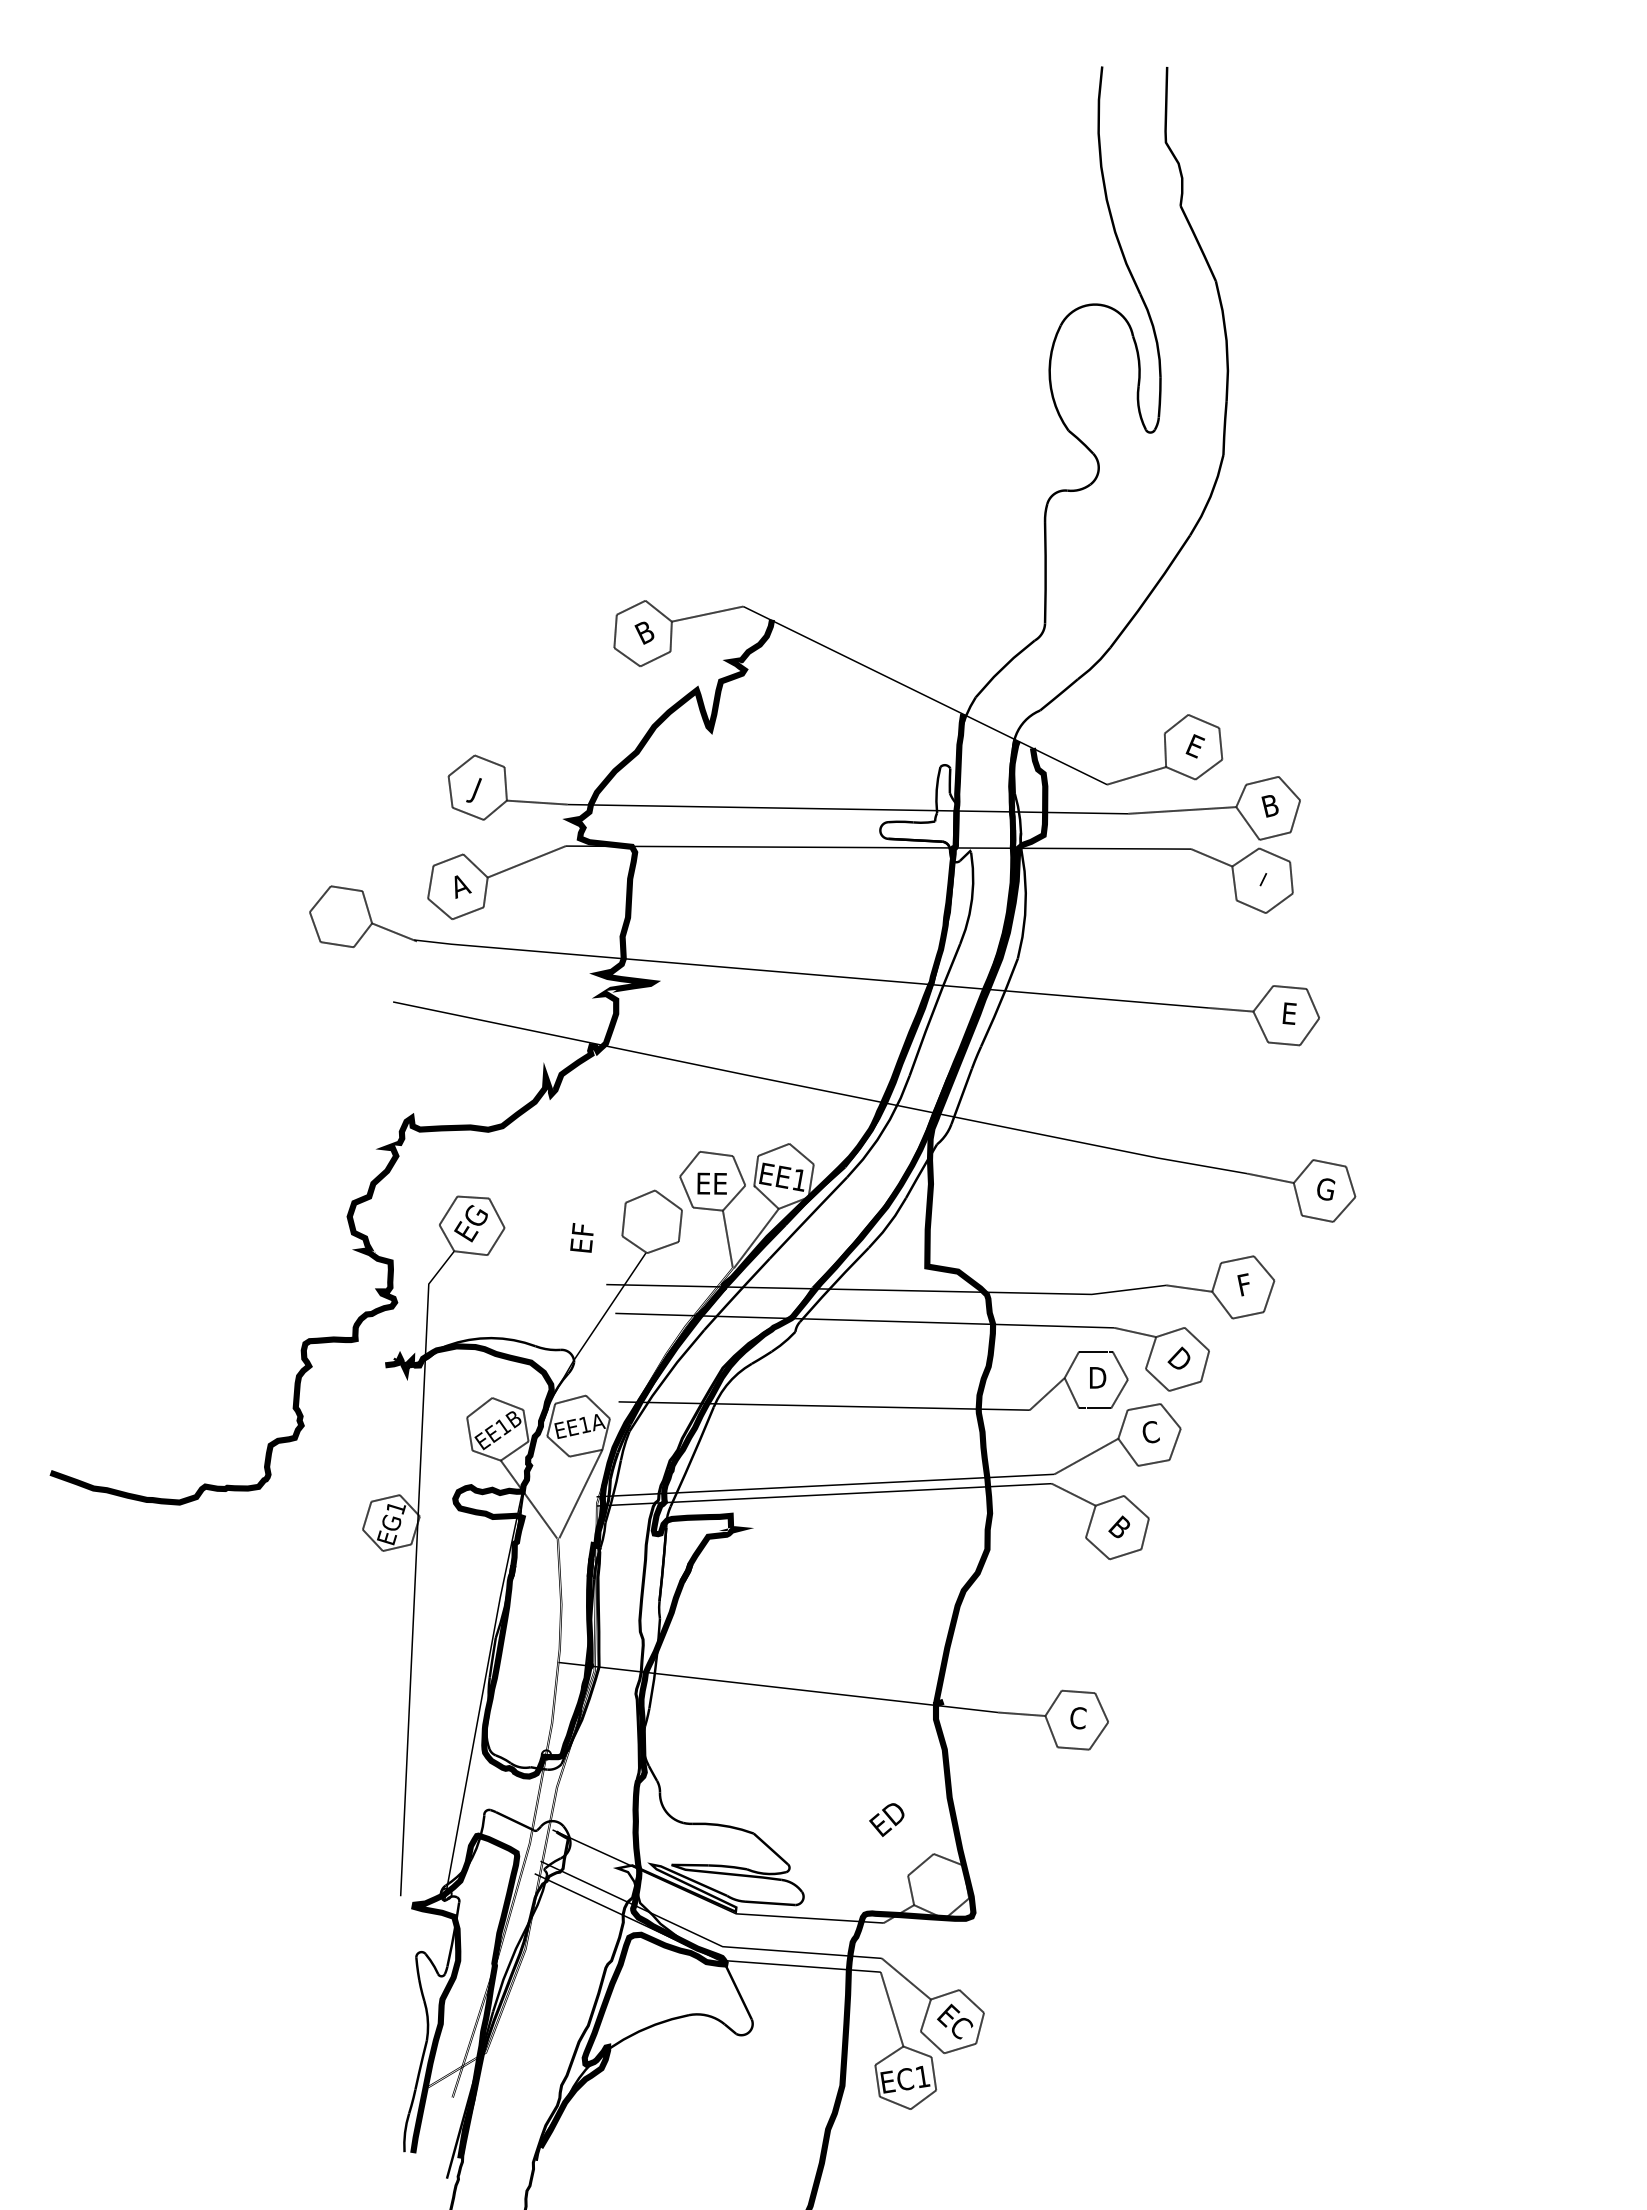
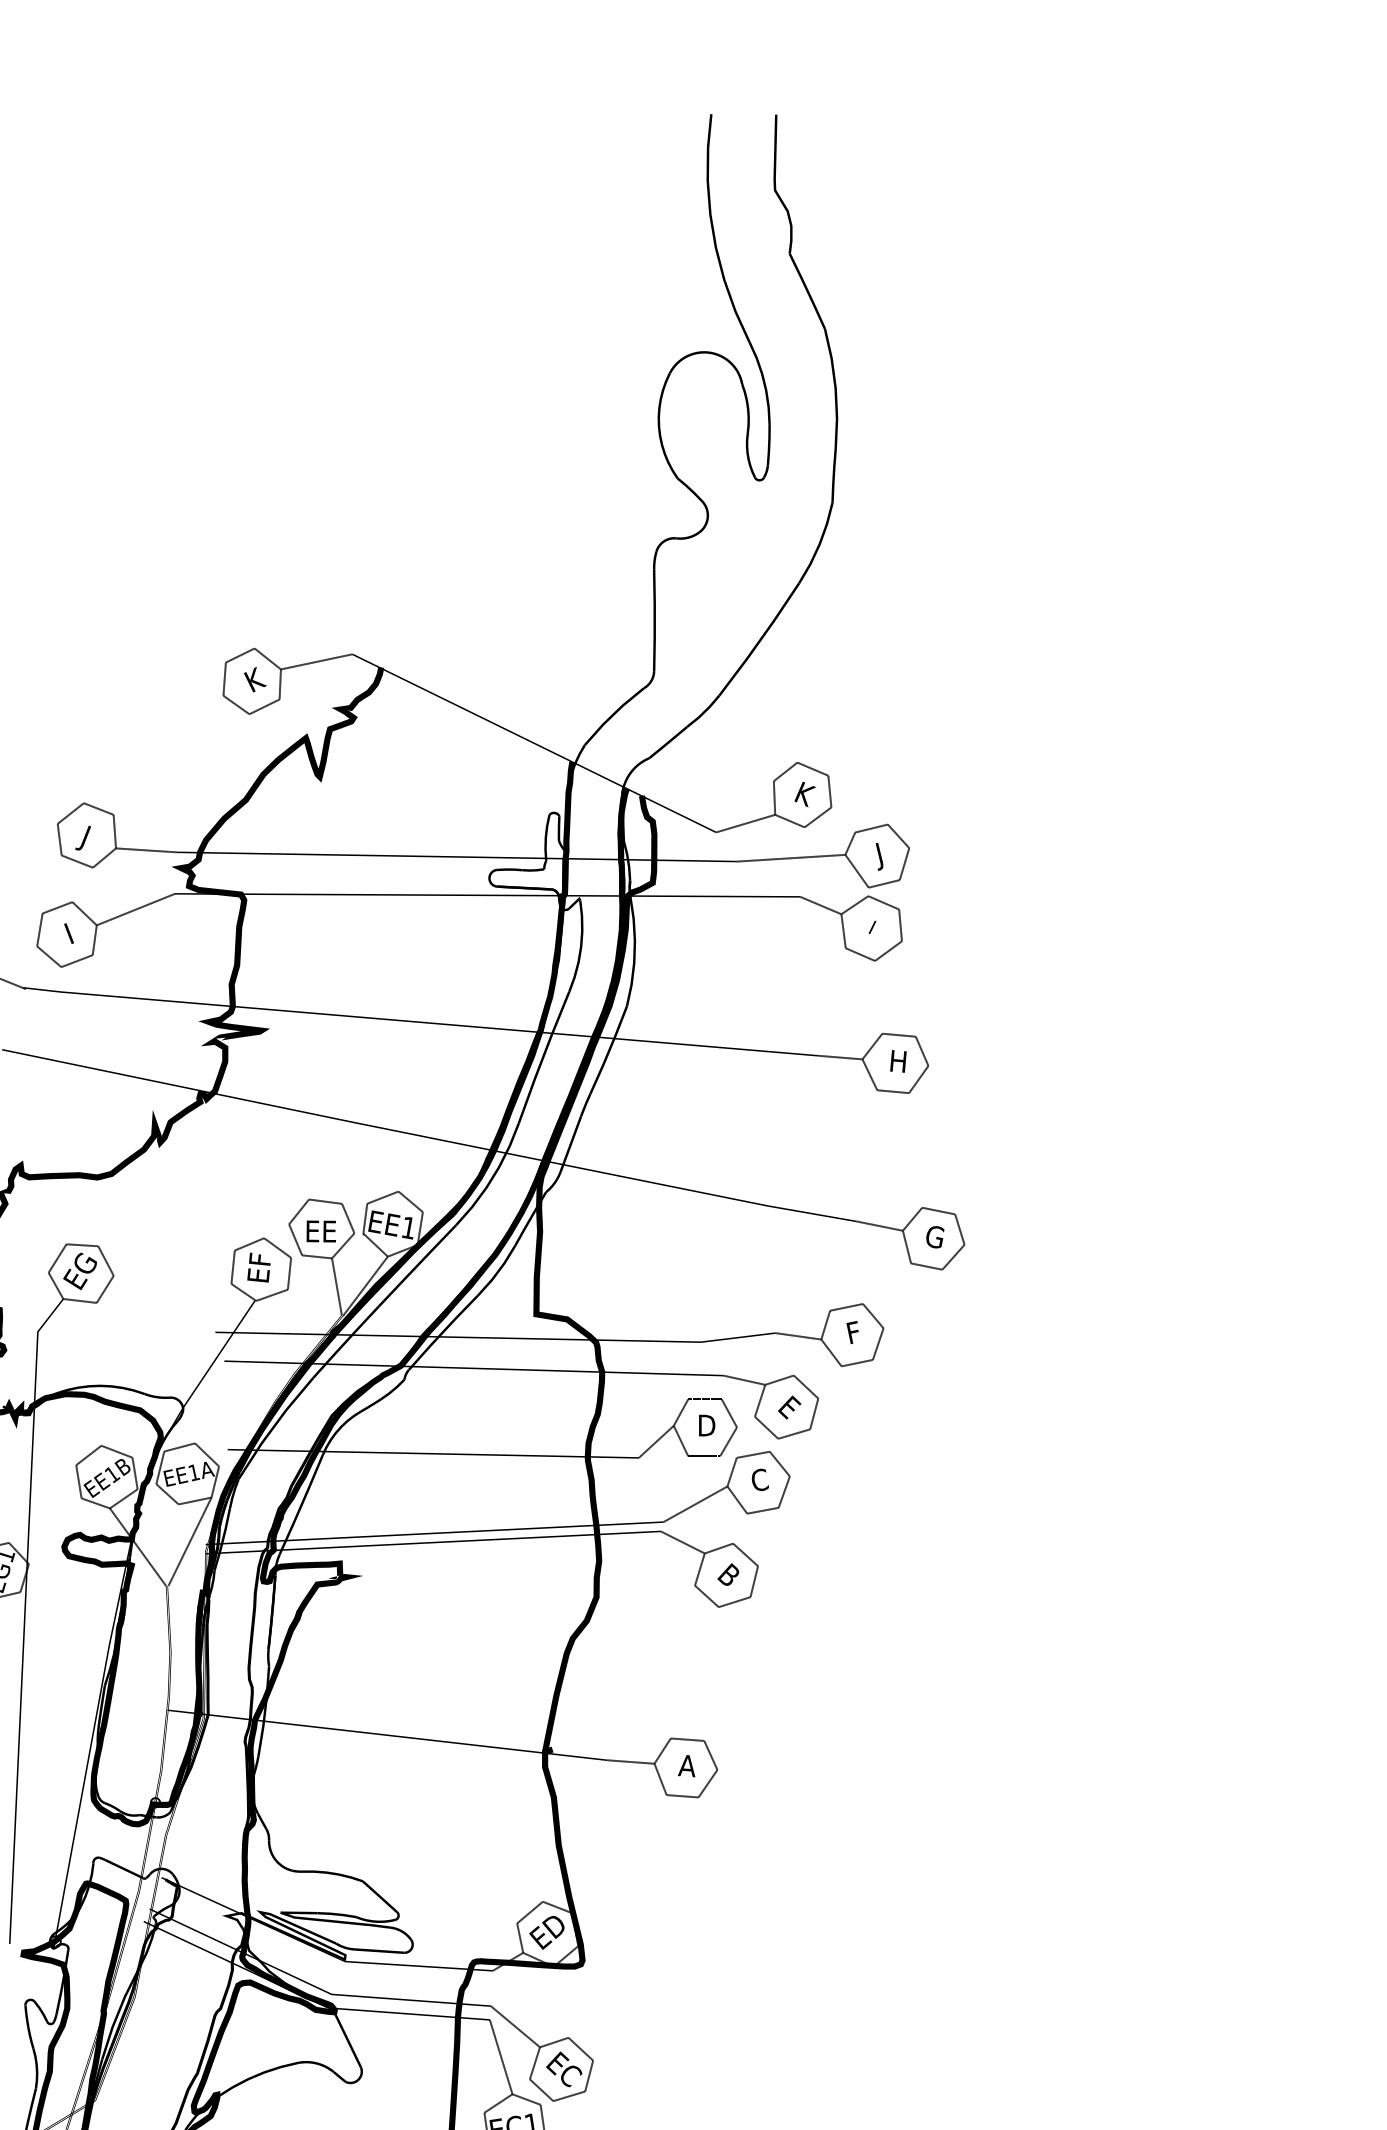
text: (645, 631) -> (254, 679), B -> K
text: (1195, 746) -> (804, 794), E -> K
text: (1269, 809) -> (878, 857), B -> J
text: (462, 886) -> (71, 934), A -> I
text: (1289, 1013) -> (898, 1061), E -> H
text: (581, 1237) -> (258, 1267), moved
text: (1179, 1358) -> (788, 1406), D -> E
text: (1077, 1718) -> (686, 1766), C -> A
text: (886, 1819) -> (546, 1932), moved

